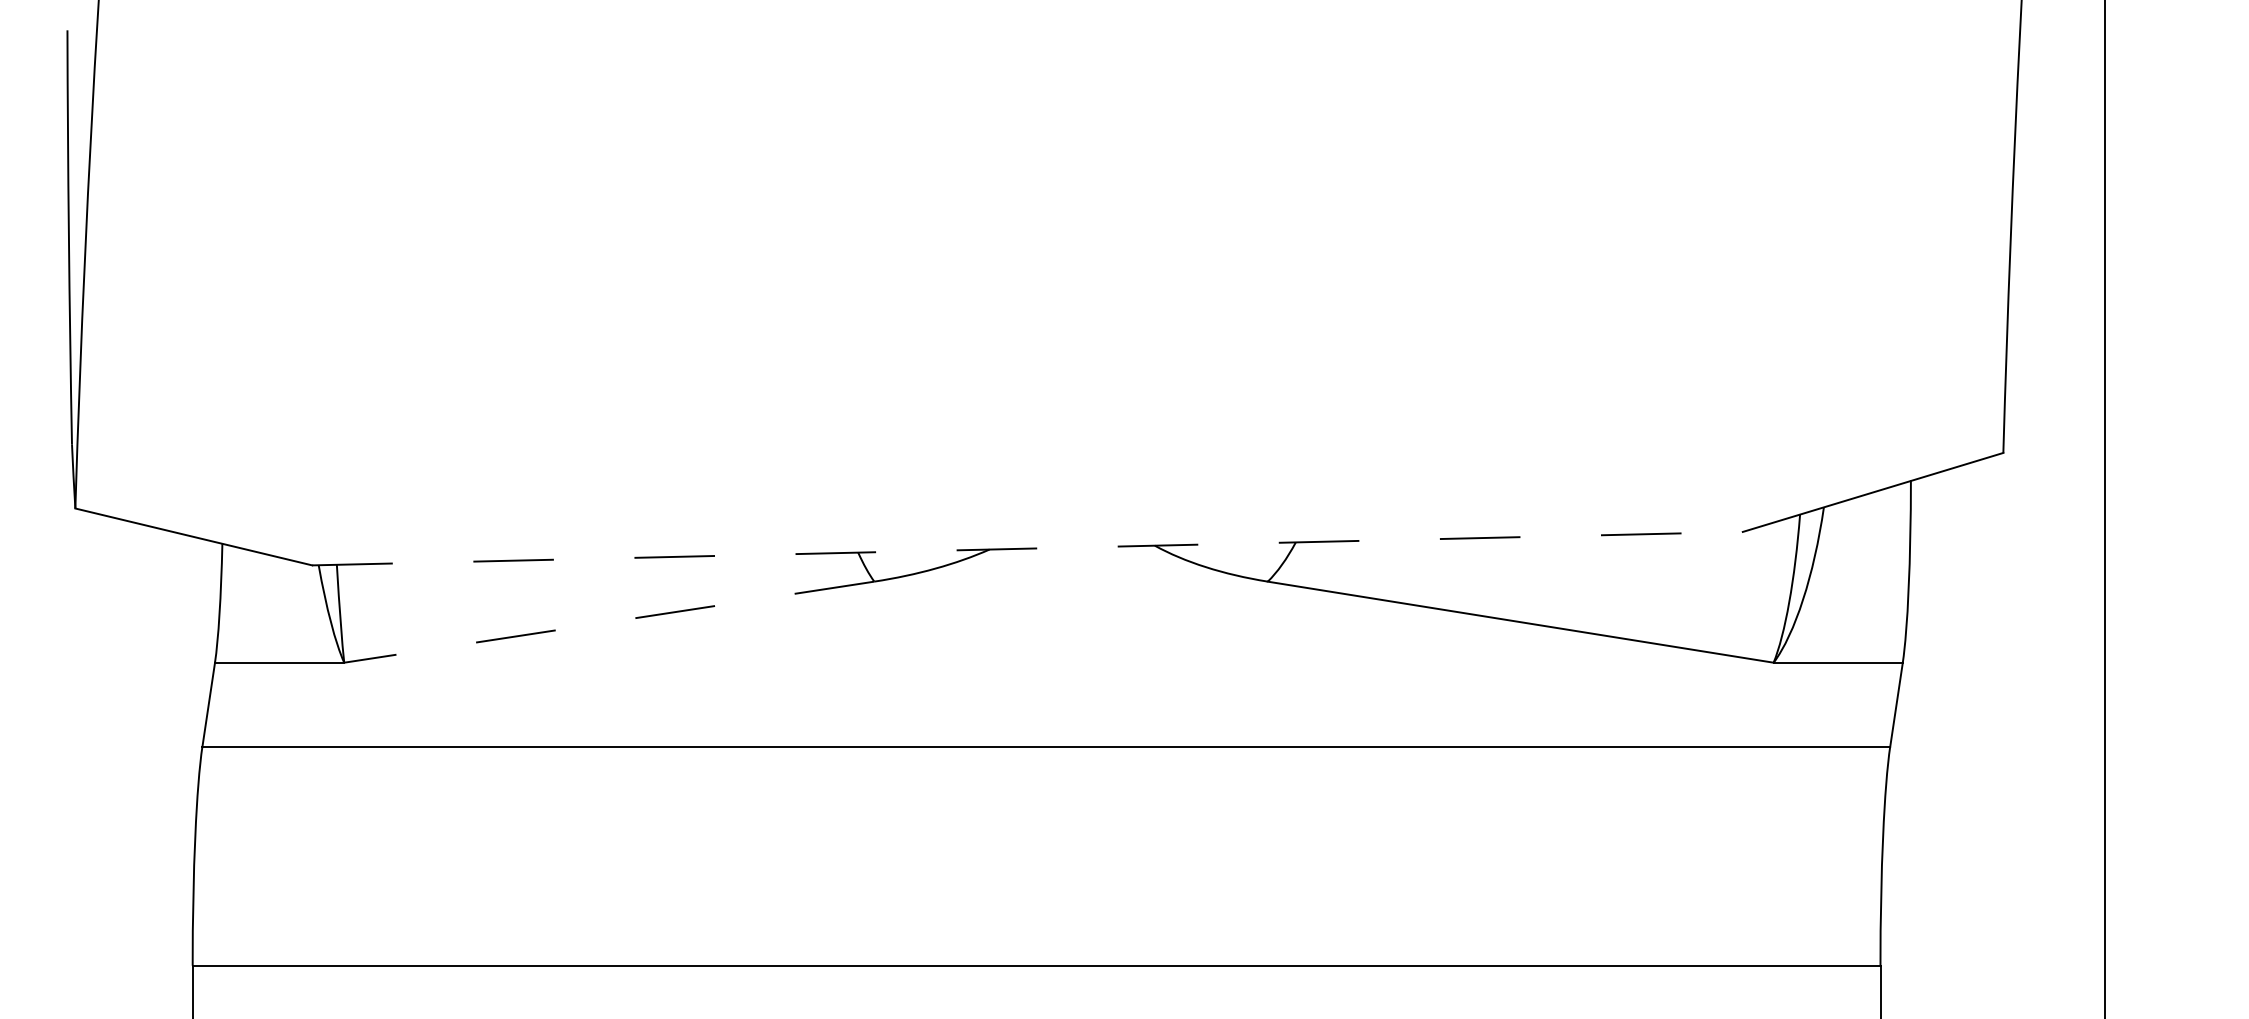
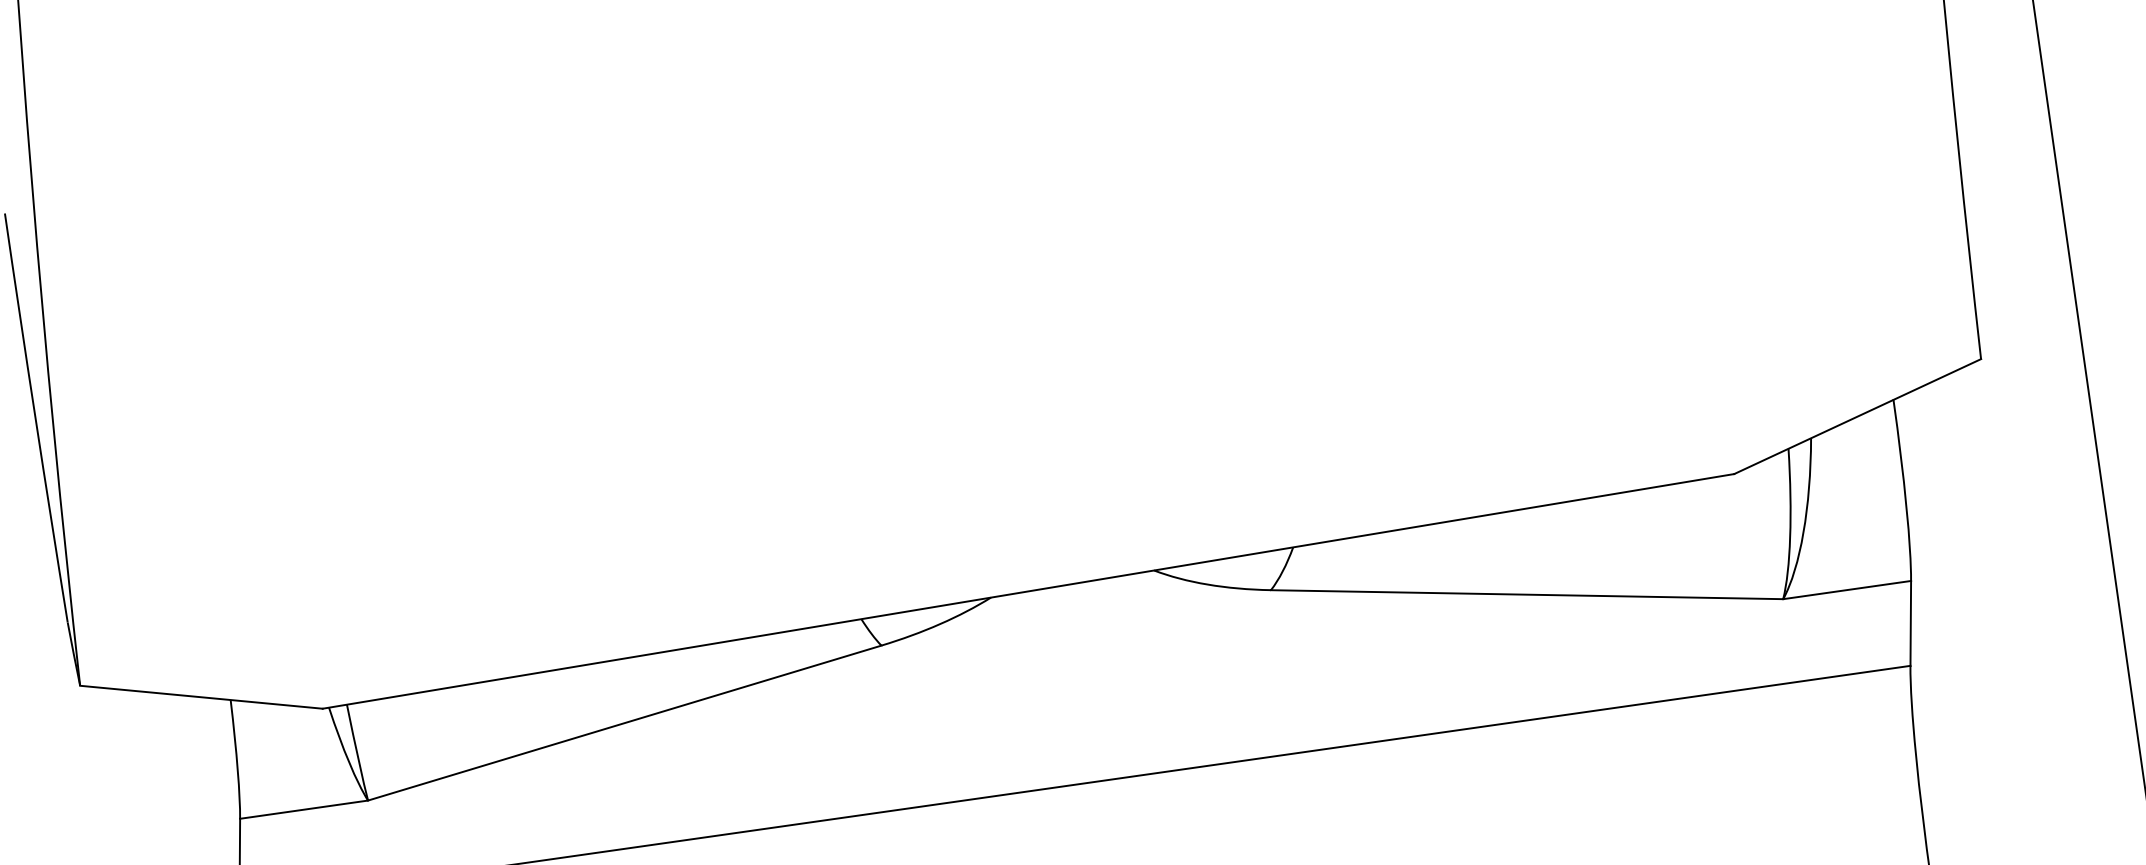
line: (1028, 548) -> (1029, 591), dashed -> solid
line: (608, 622) -> (624, 723), dashed -> solid

